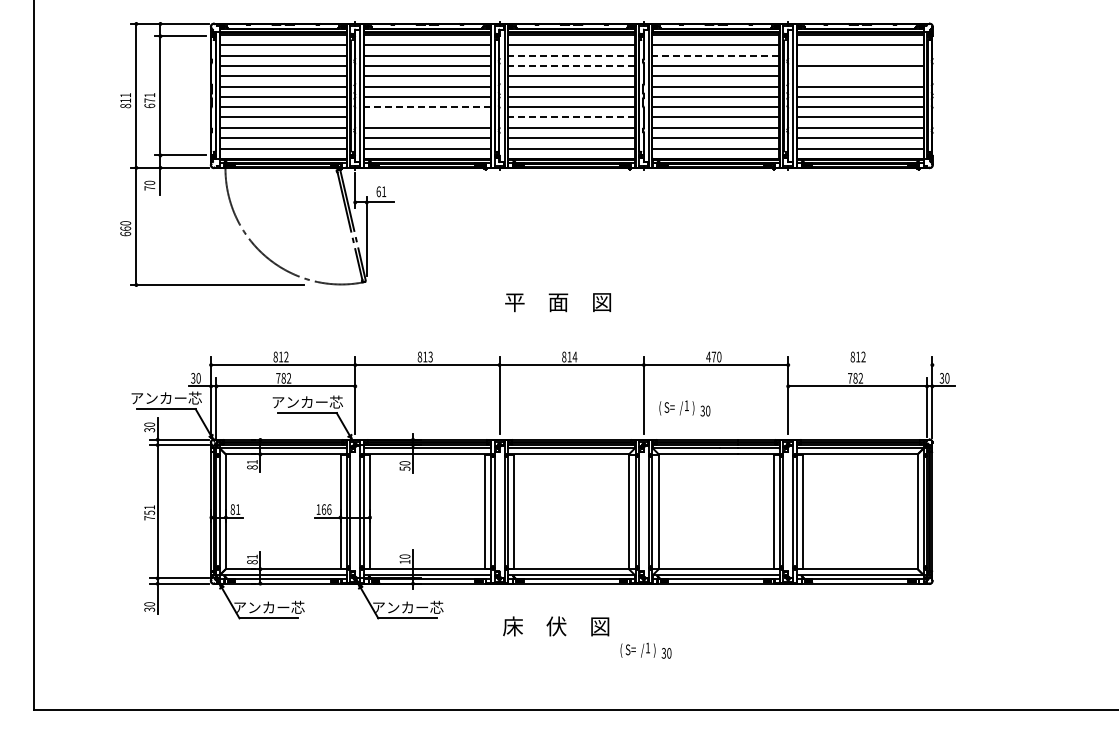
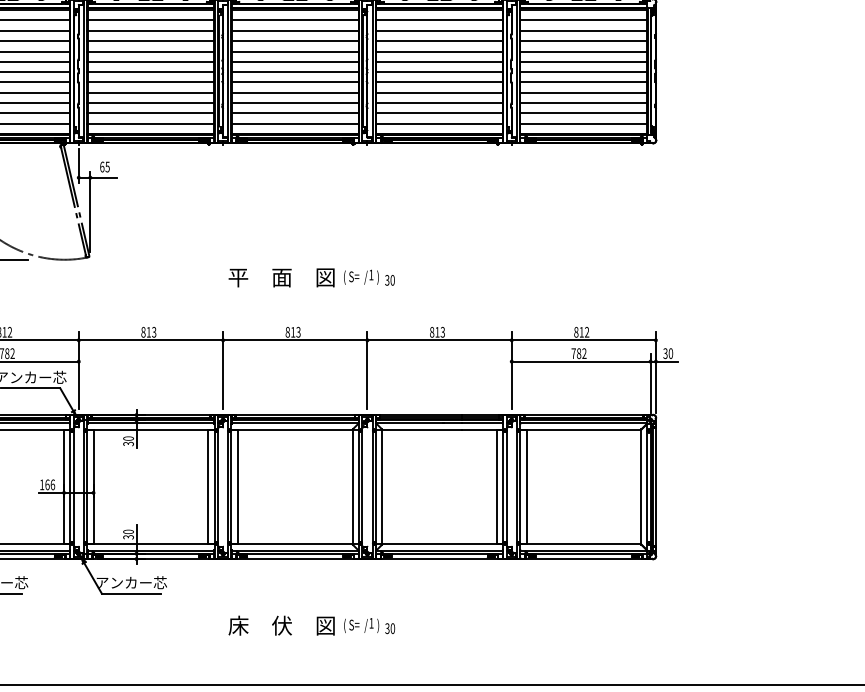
line: (571, 55) -> (295, 30), dashed -> solid
line: (715, 55) -> (439, 30), dashed -> solid
line: (859, 55) -> (583, 30), added
line: (571, 65) -> (295, 40), dashed -> solid
line: (859, 76) -> (583, 51), added
line: (426, 107) -> (150, 82), dashed -> solid
line: (426, 117) -> (150, 92), added
line: (571, 117) -> (295, 92), dashed -> solid
text: (384, 191) -> (108, 166), 61 -> 65
text: (574, 356) -> (298, 331), 814 -> 813
text: (713, 356) -> (437, 331), 470 -> 813
line: (860, 365) -> (584, 340), added
text: (684, 408) -> (369, 277), moved
text: (403, 468) -> (127, 443), 50 -> 30
text: (404, 561) -> (128, 536), 10 -> 30
text: (556, 626) -> (282, 625), moved

